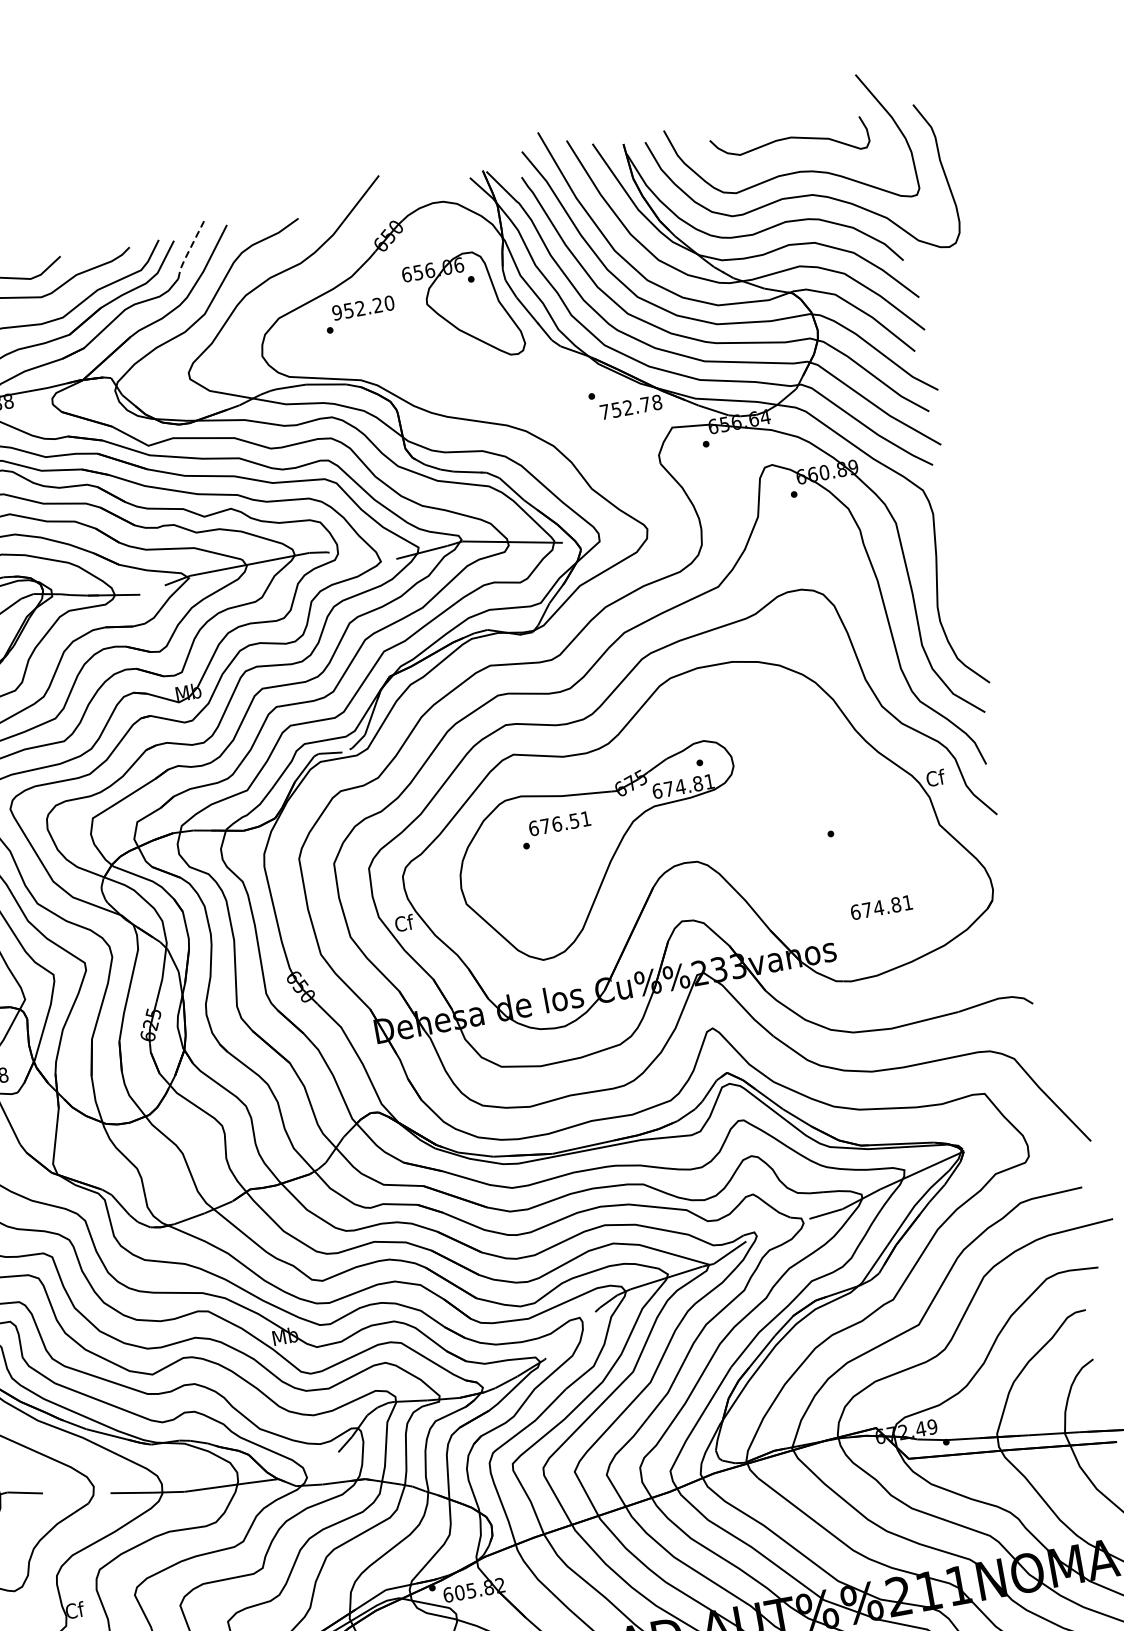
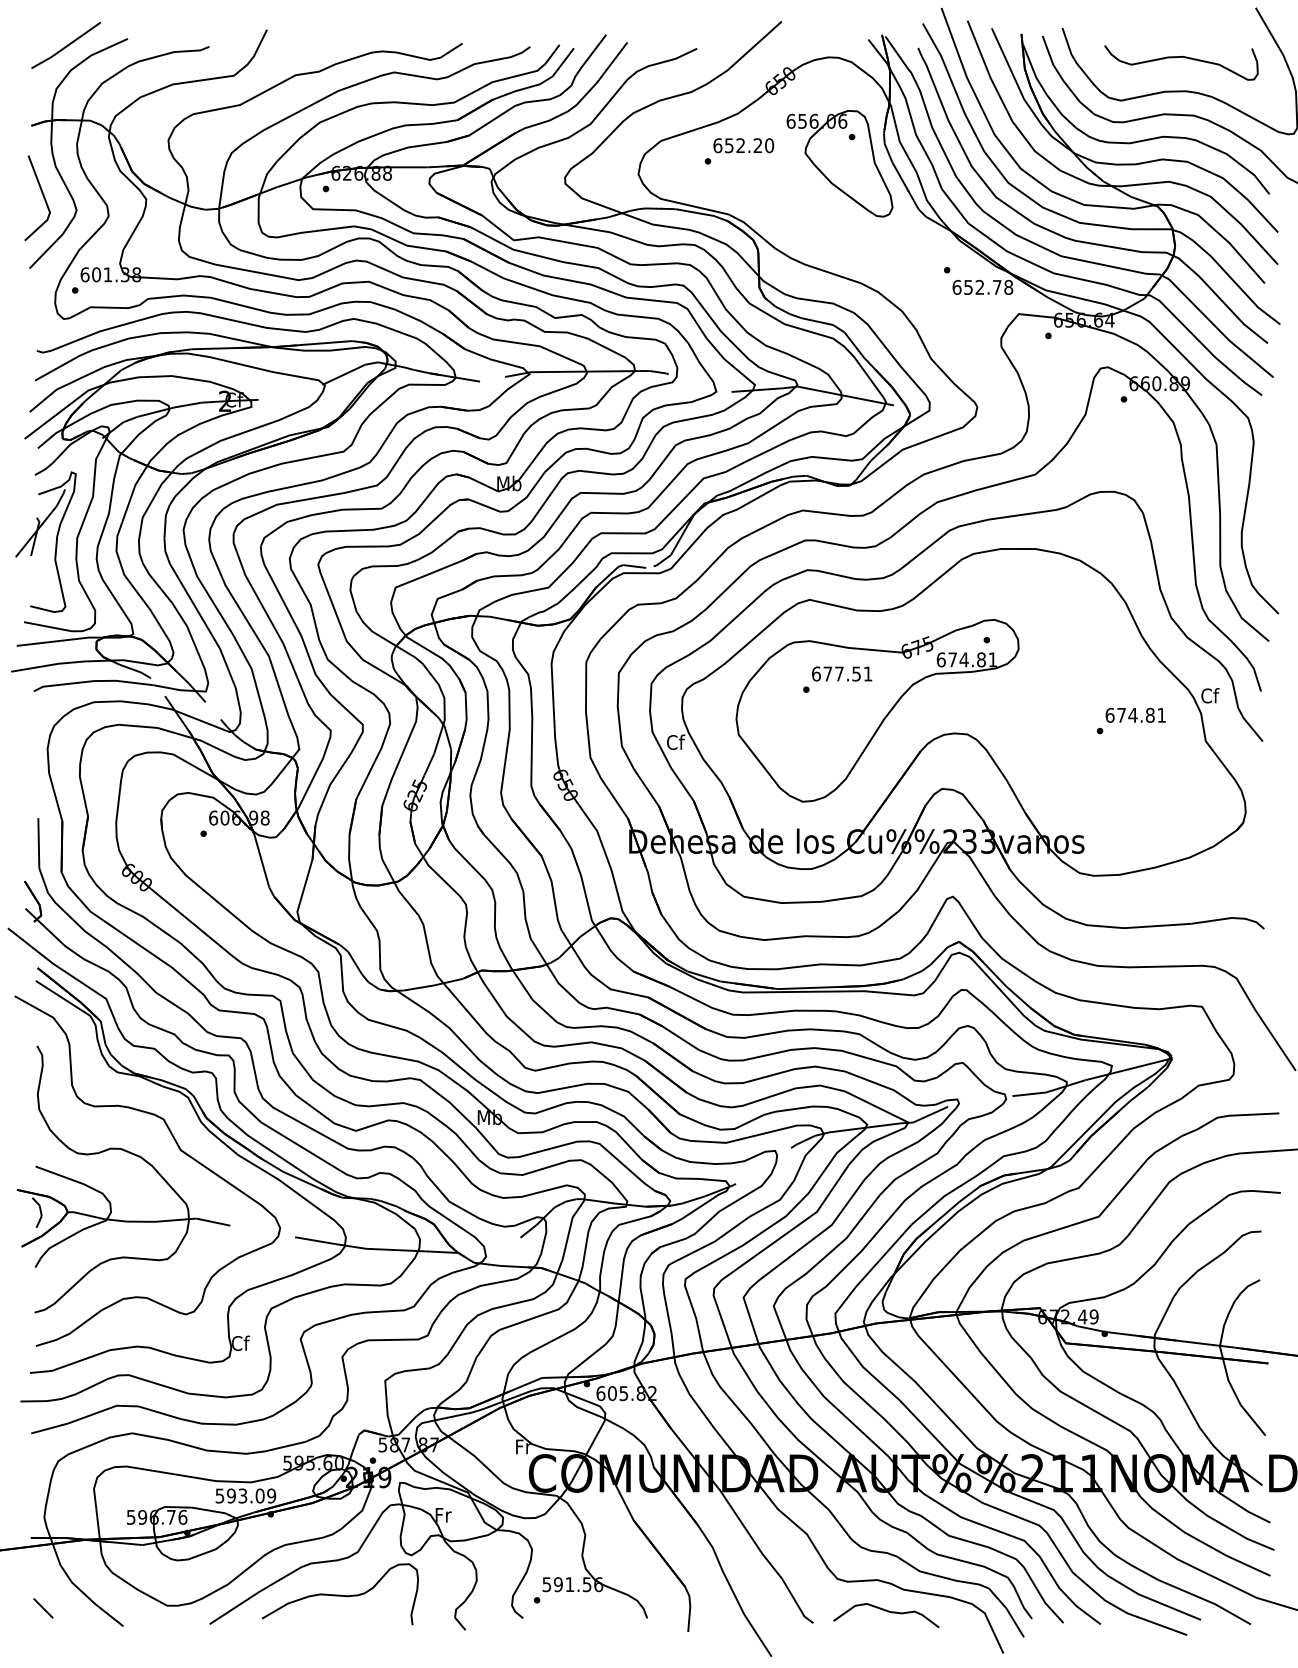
line: (189, 250) -> (587, 60), dashed -> solid
text: (336, 312) -> (717, 145), 952.20 -> 652.20
text: (604, 412) -> (956, 287), 752.78 -> 652.78
text: (557, 823) -> (839, 673), 676.51 -> 677.51
text: (881, 906) -> (1135, 714), moved

